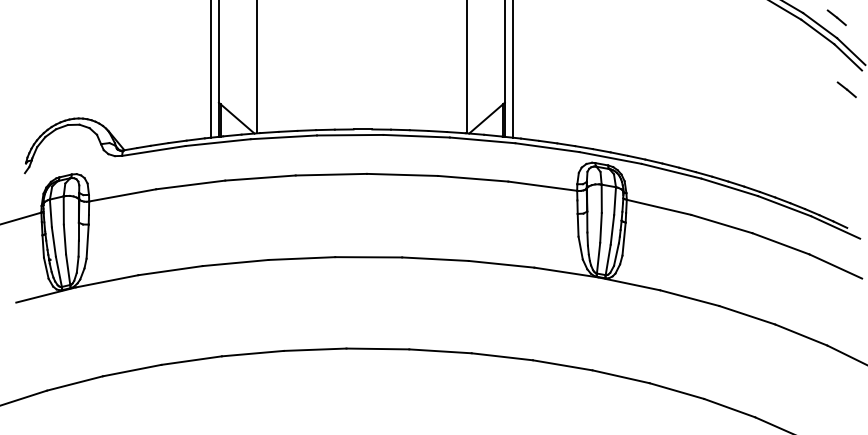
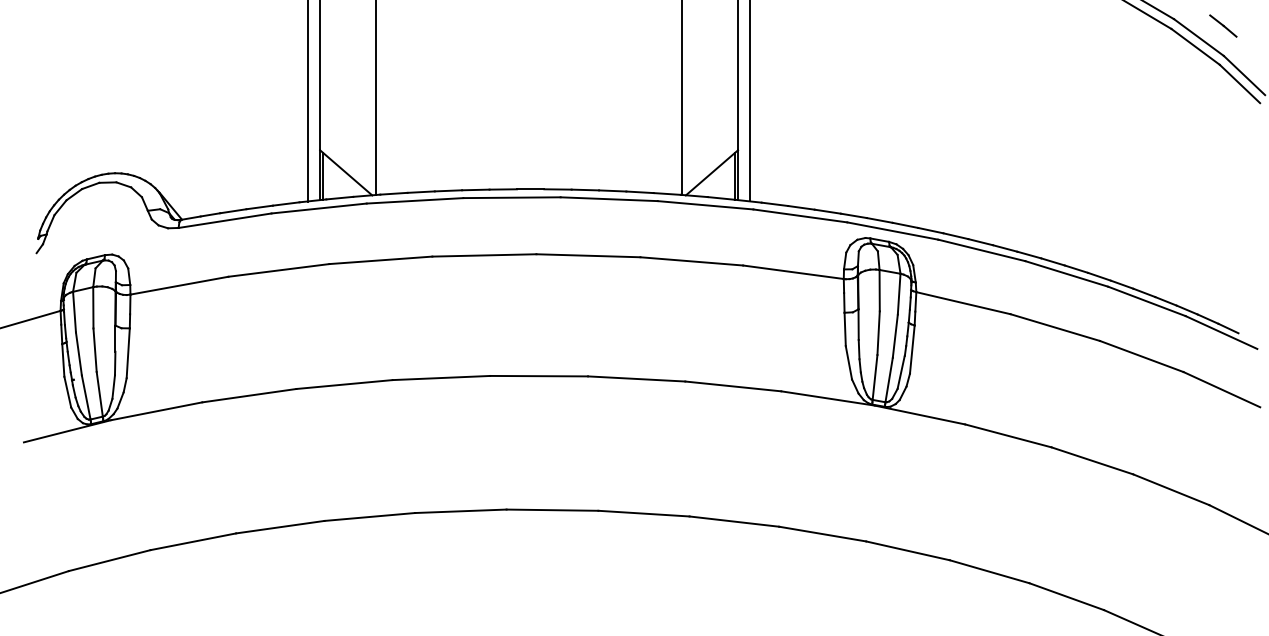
line: (846, 89) -> (1237, 130), removed

